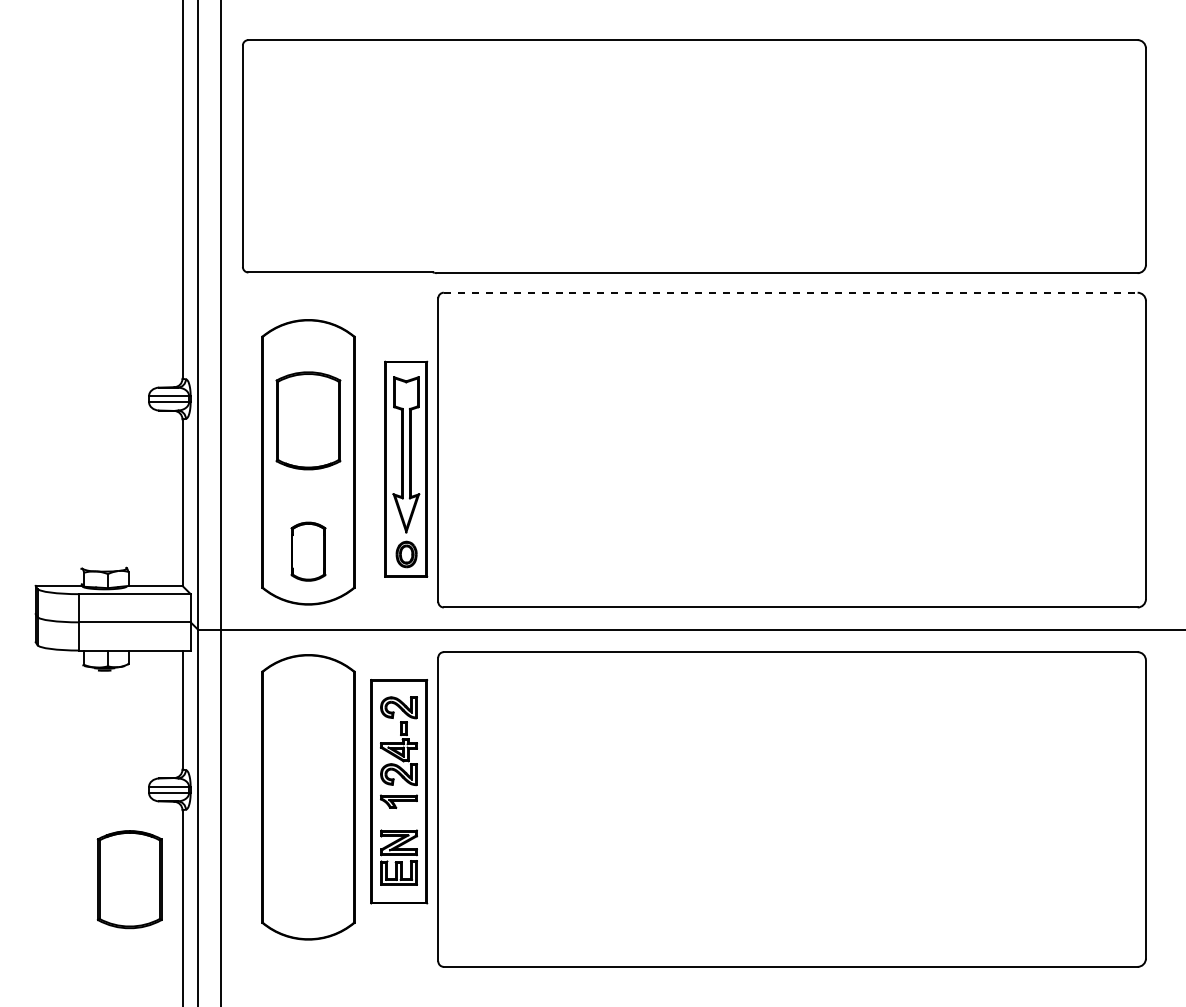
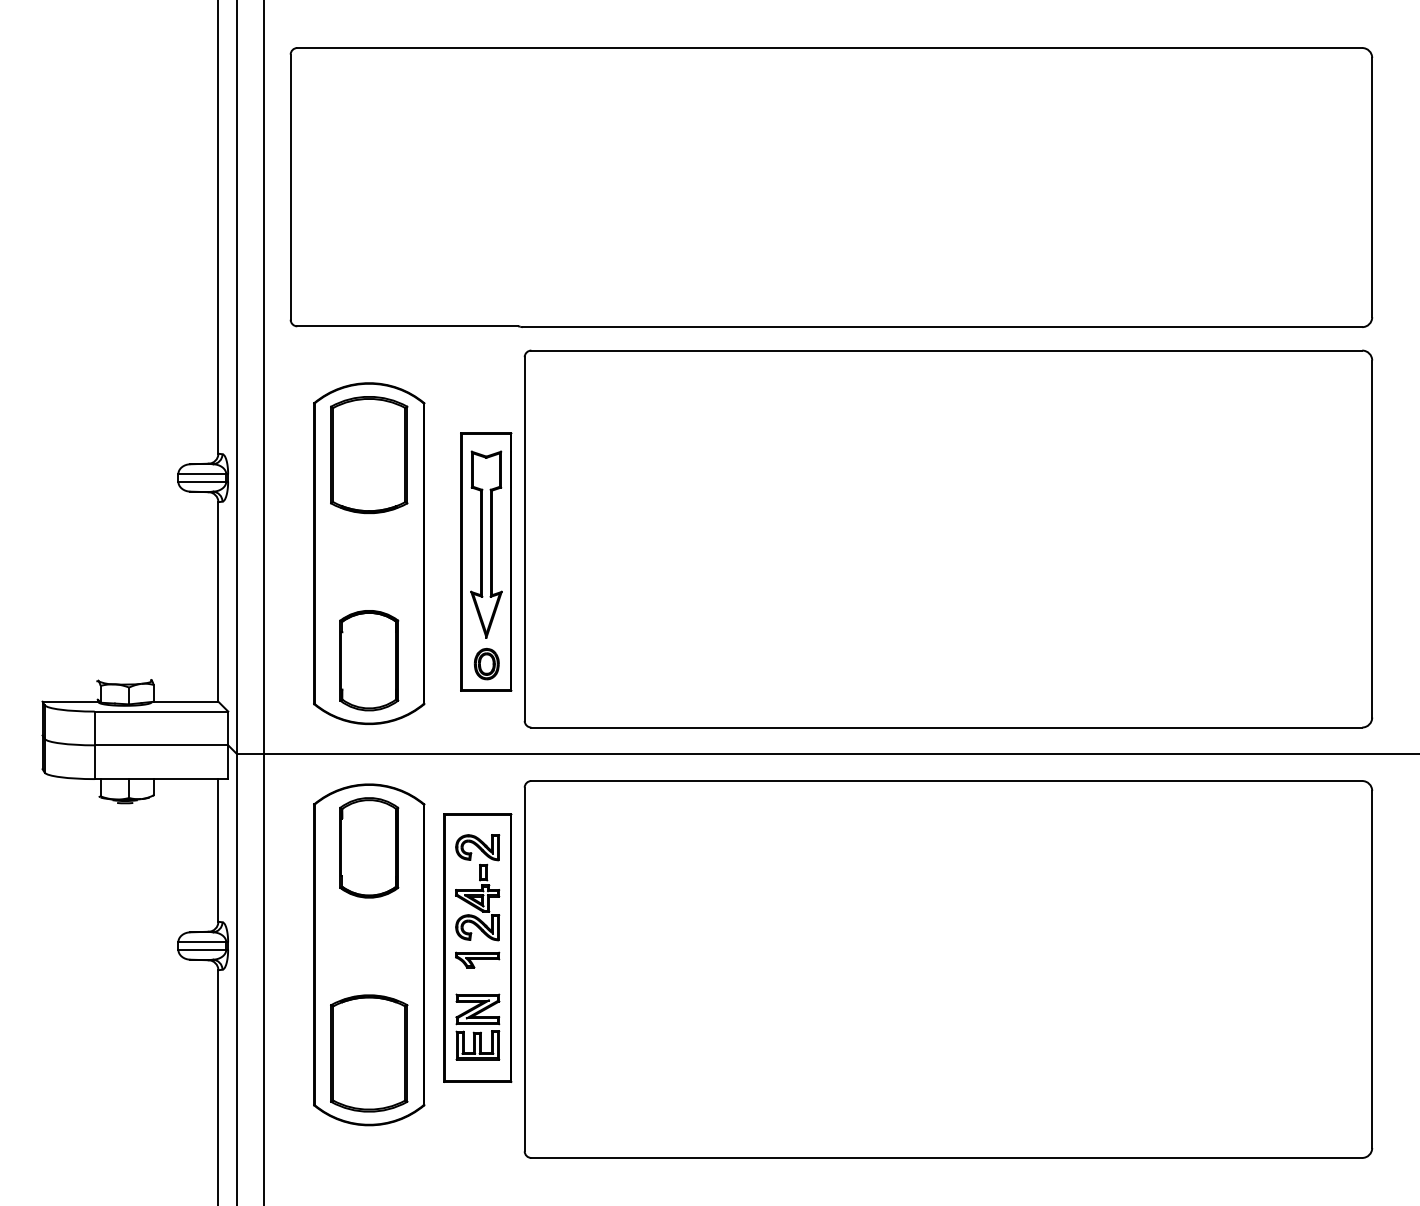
line: (791, 292) -> (947, 350), dashed -> solid
part: (308, 421) -> (369, 455), moved
part: (308, 551) -> (369, 660), size x1.43
part: (308, 707) -> (369, 847), added
part: (129, 879) -> (369, 1053), moved

